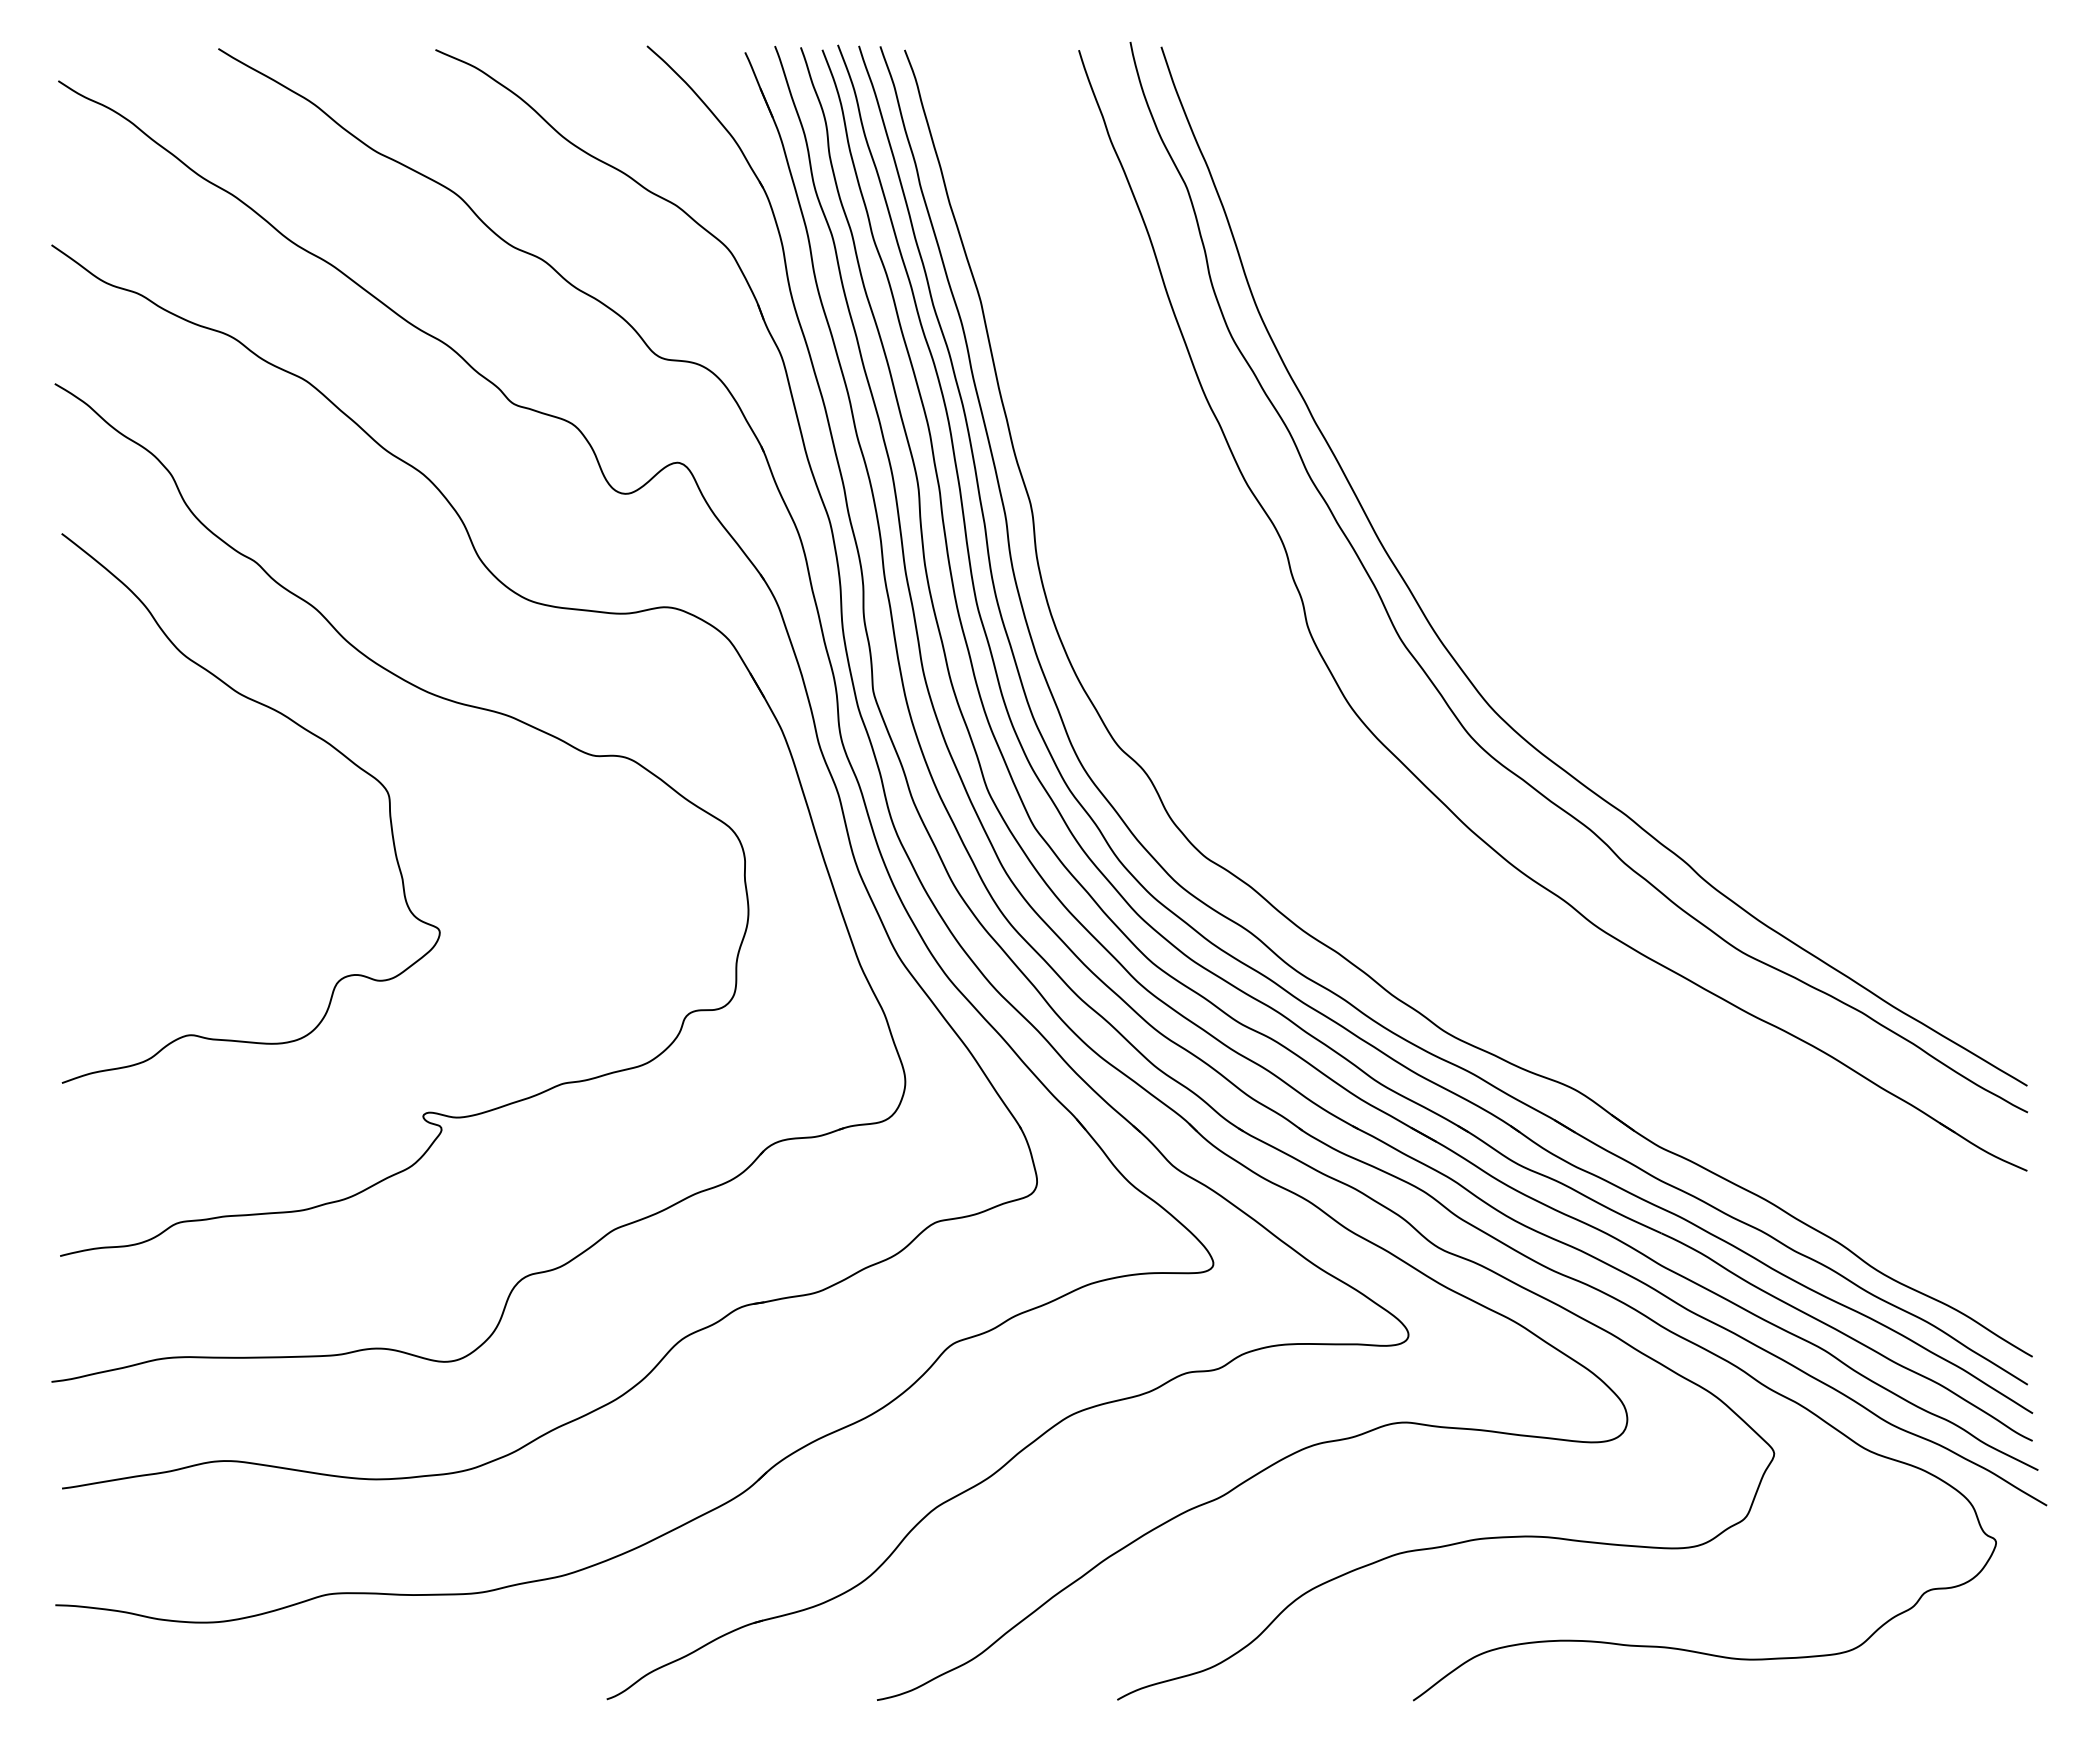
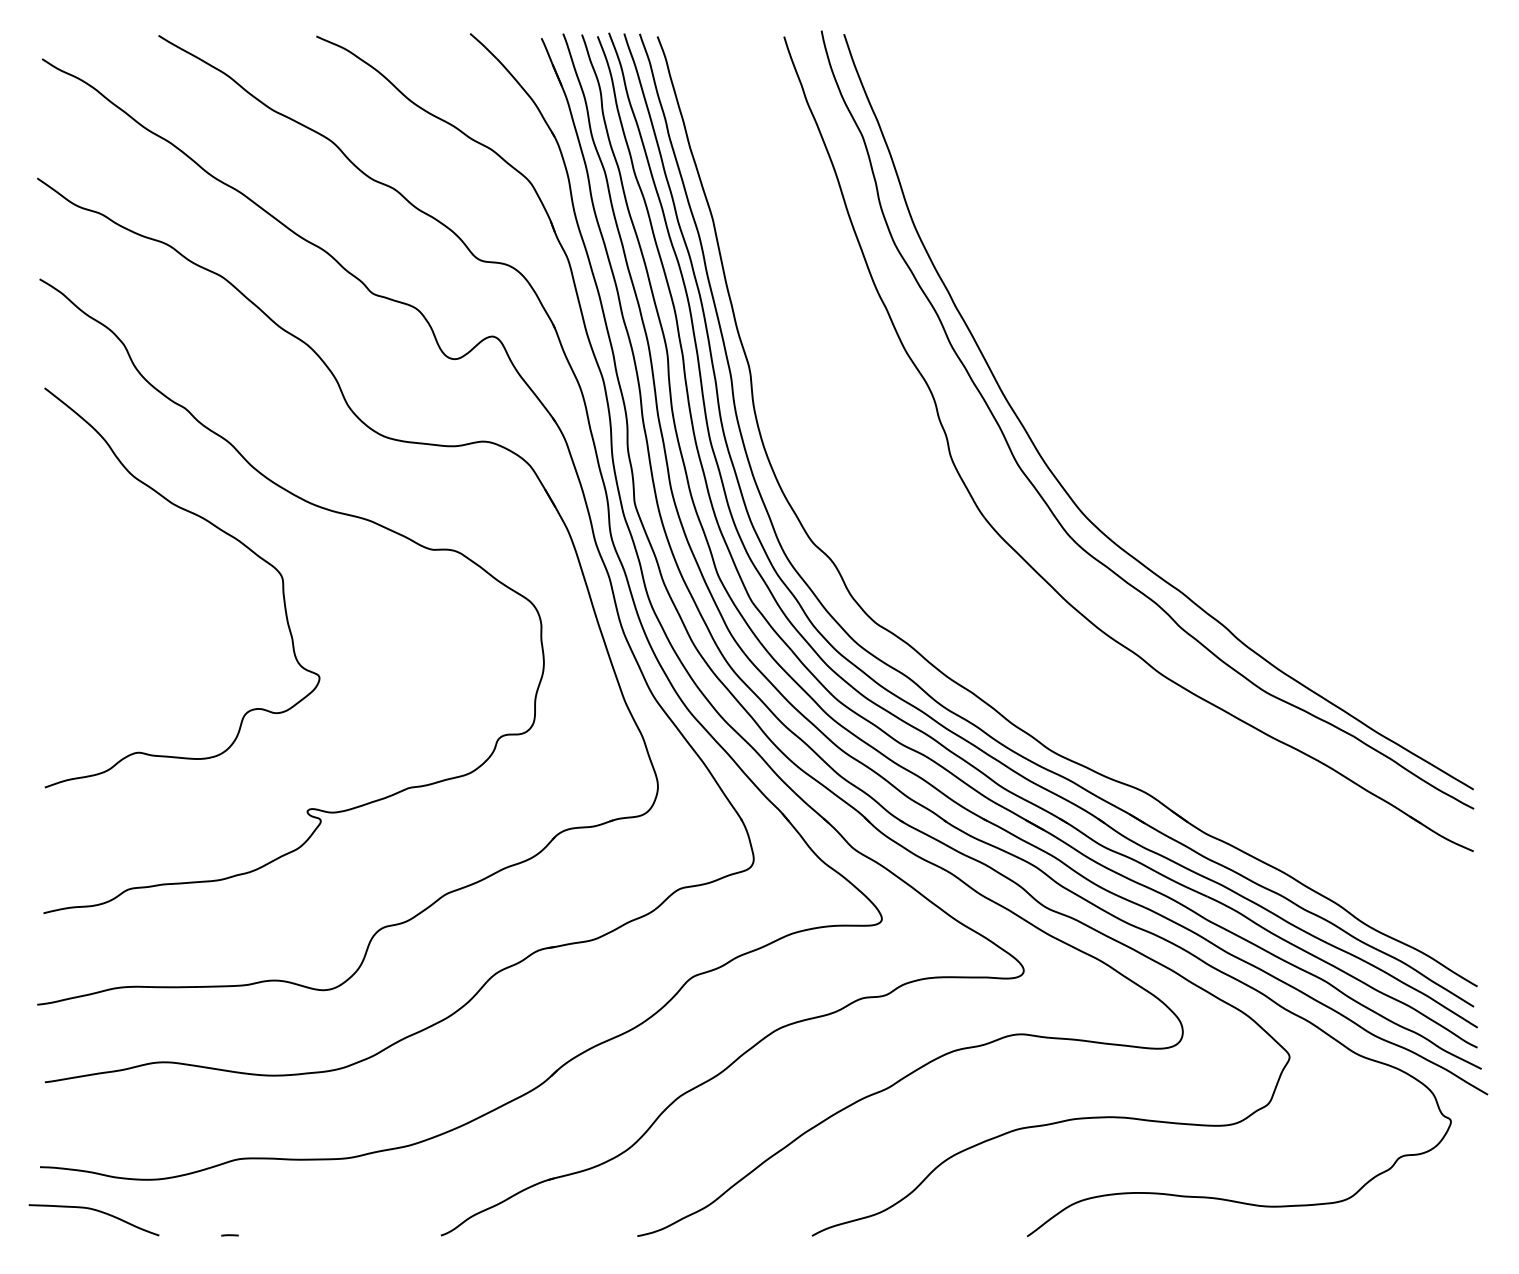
curve: (131, 1665) -> (95, 1210), added
line: (316, 1698) -> (229, 1234), added

